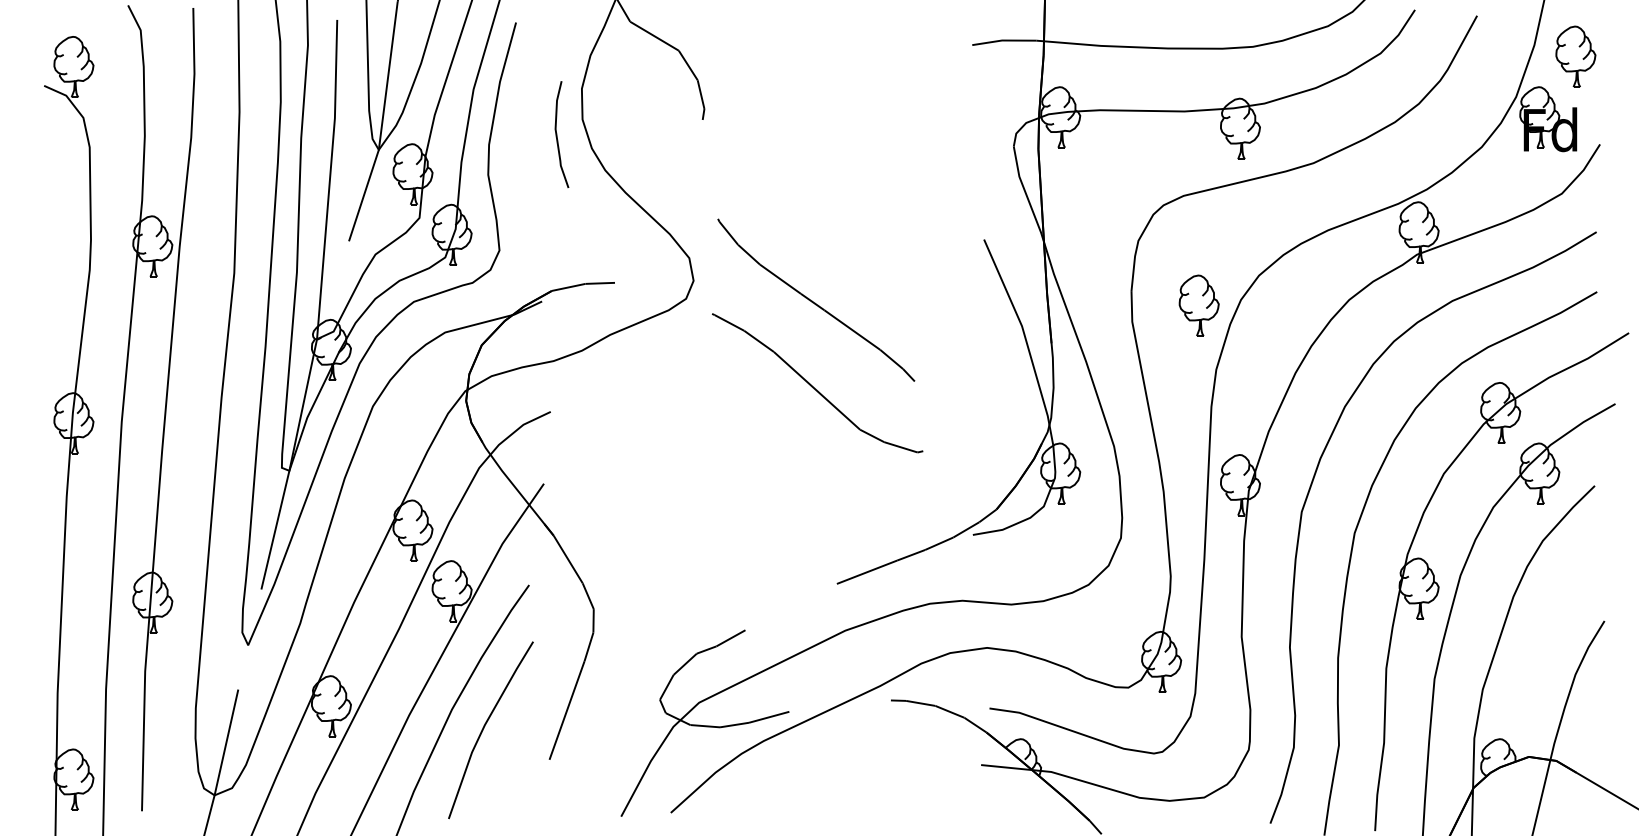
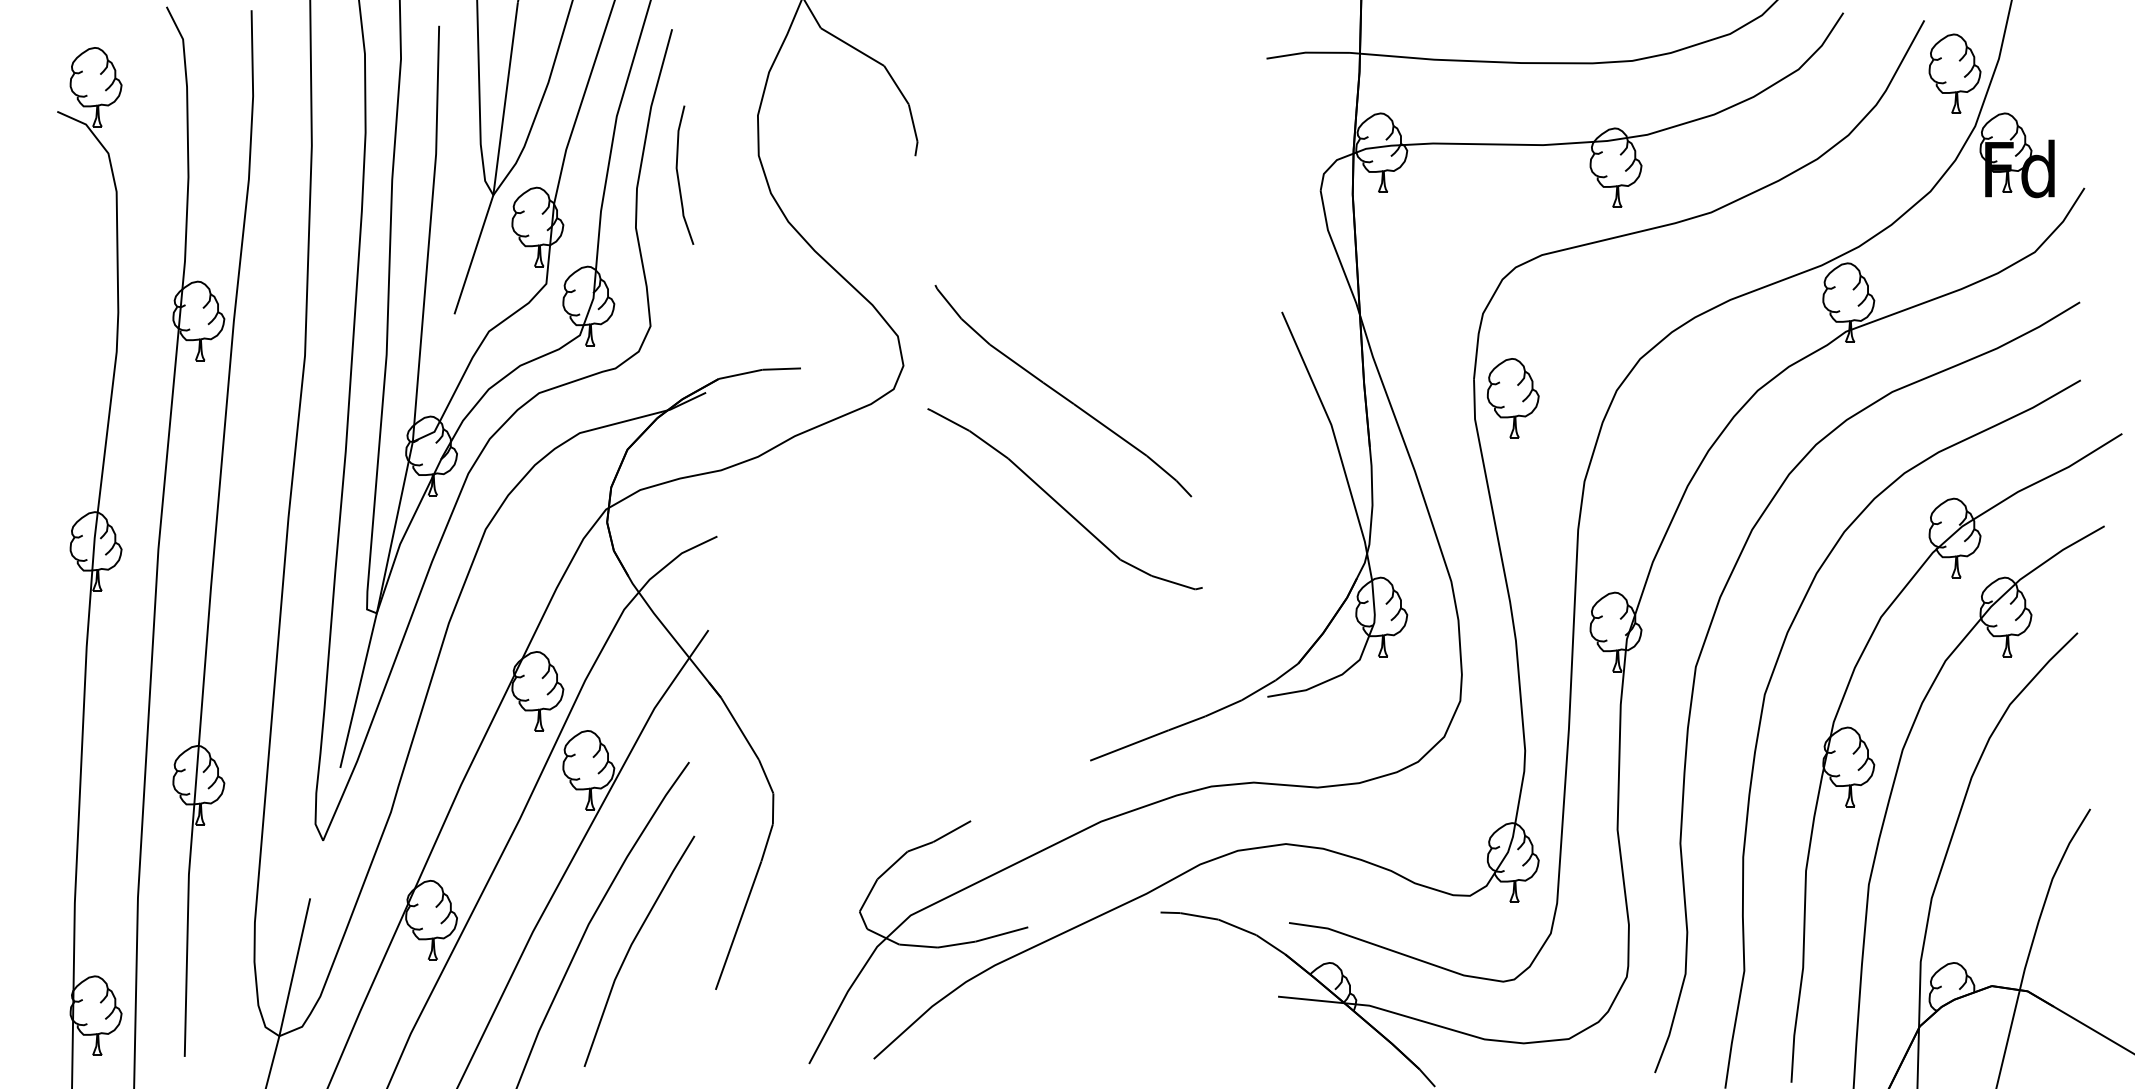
part: (1575, 56) -> (1954, 73), moved
curve: (557, 134) -> (678, 174), moved
part: (1199, 305) -> (1513, 398), moved

